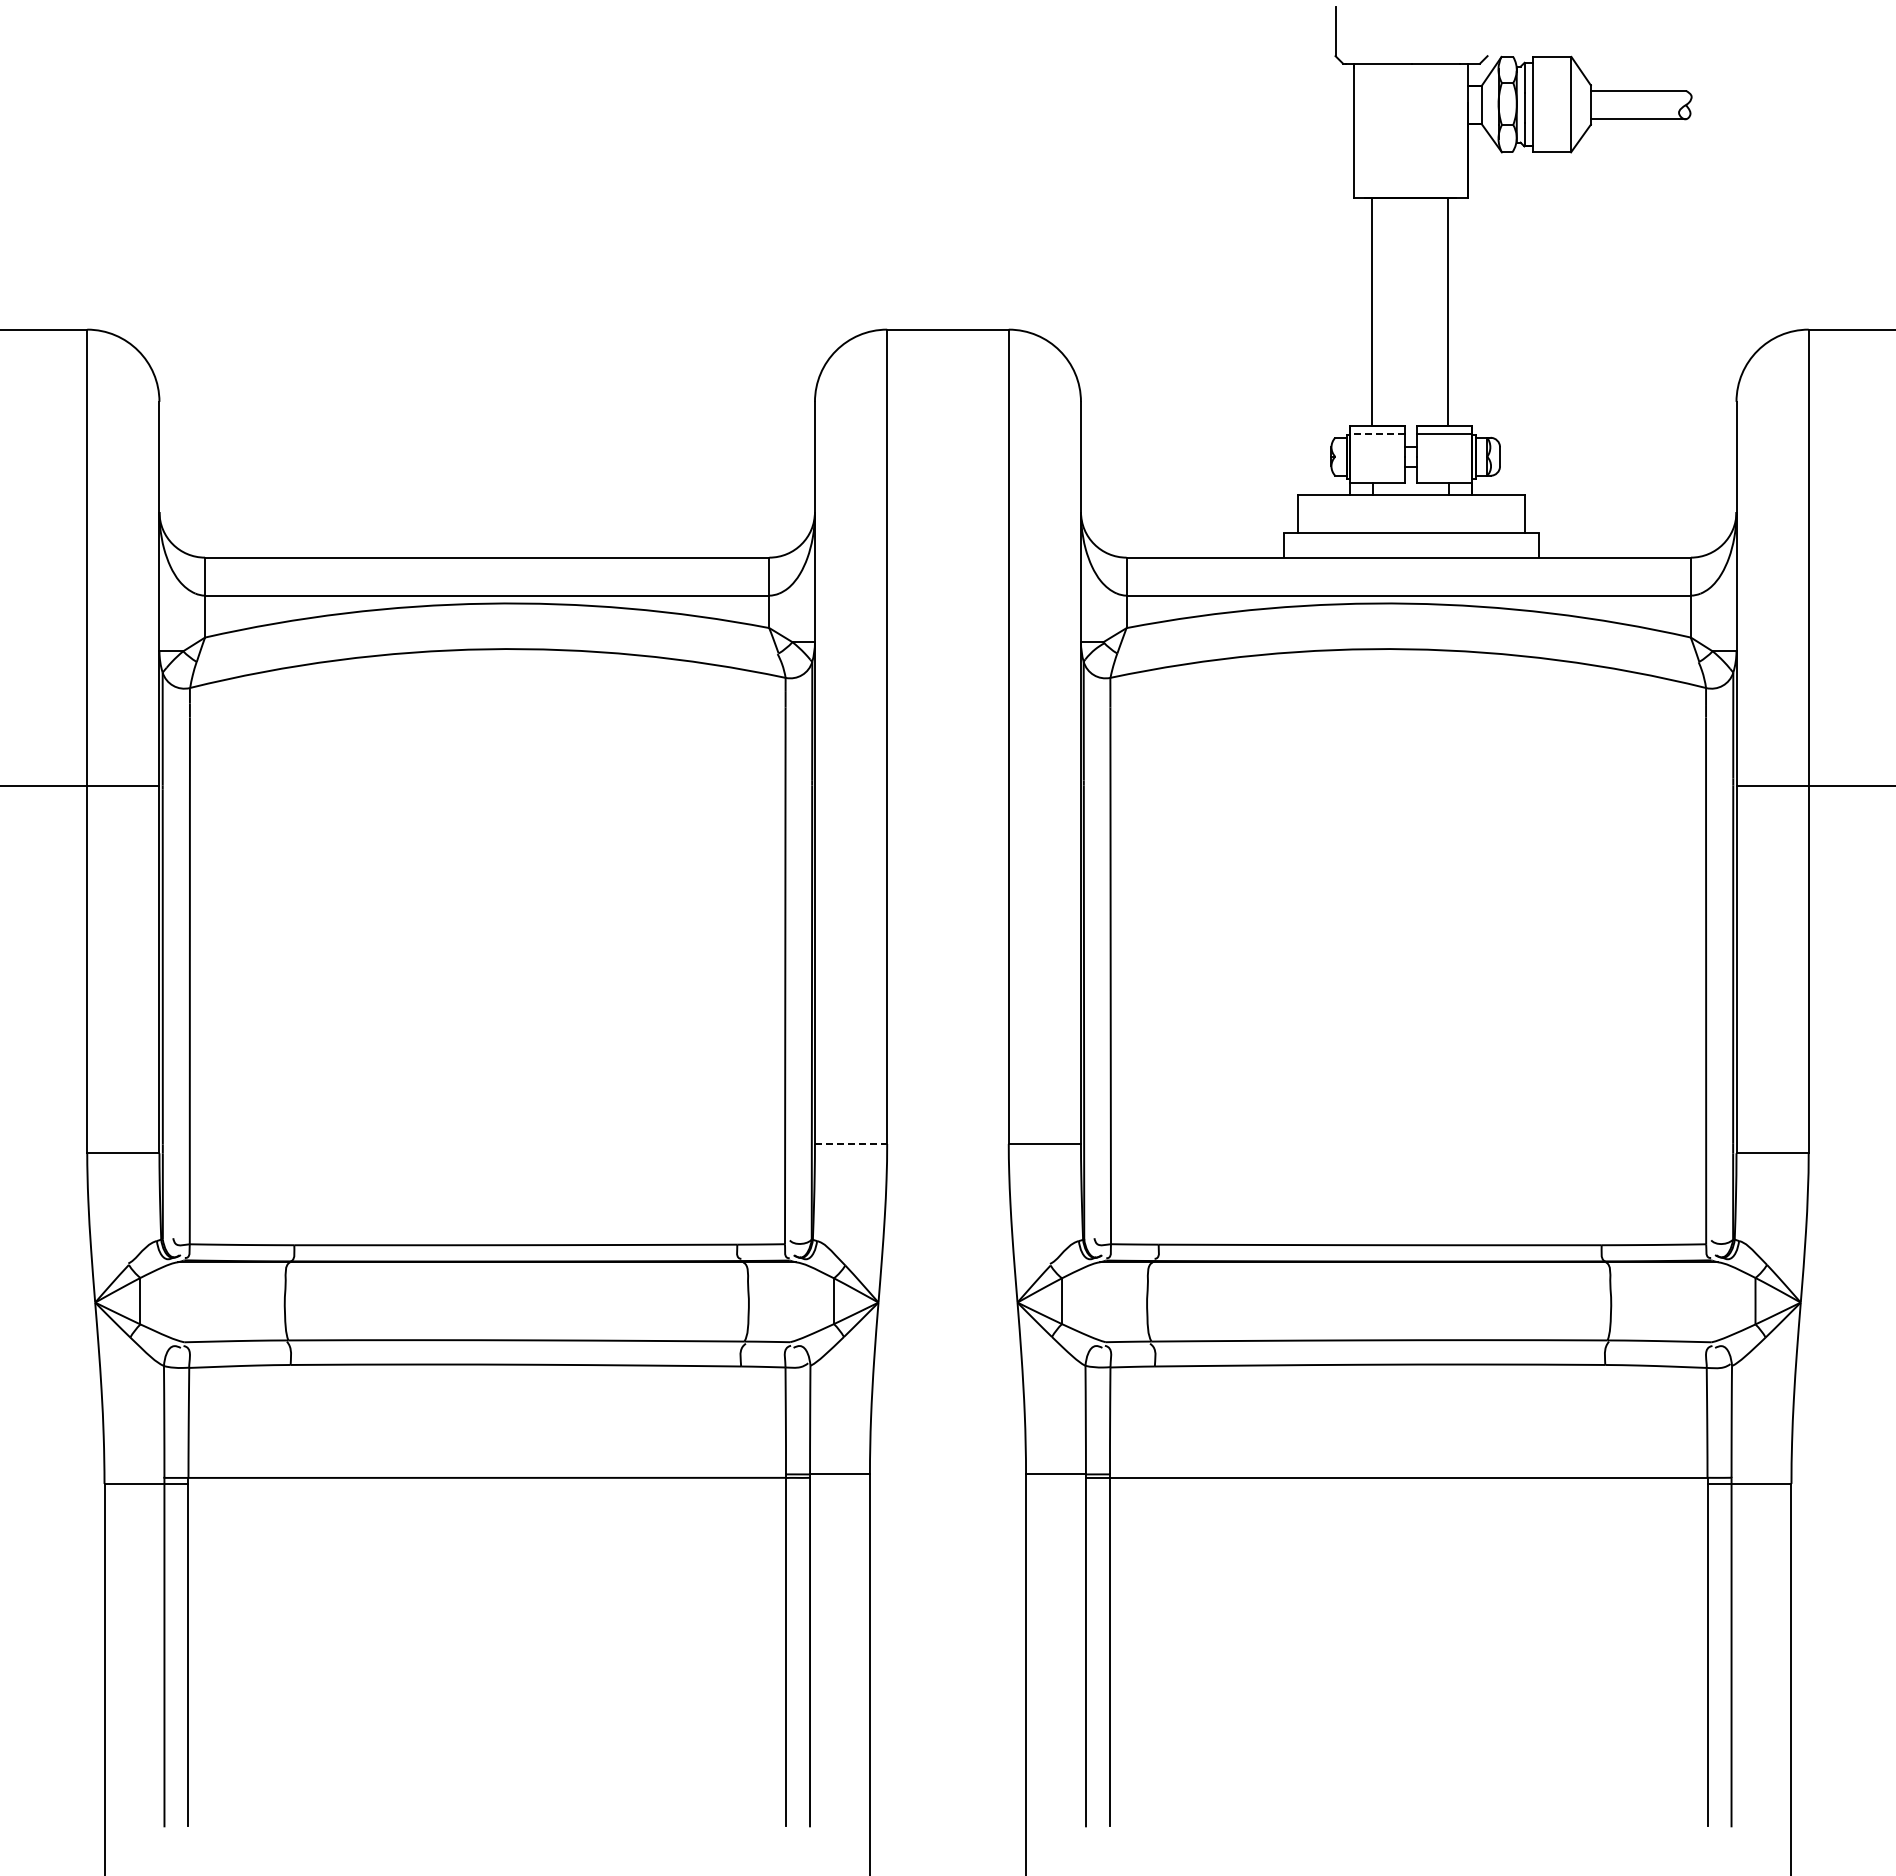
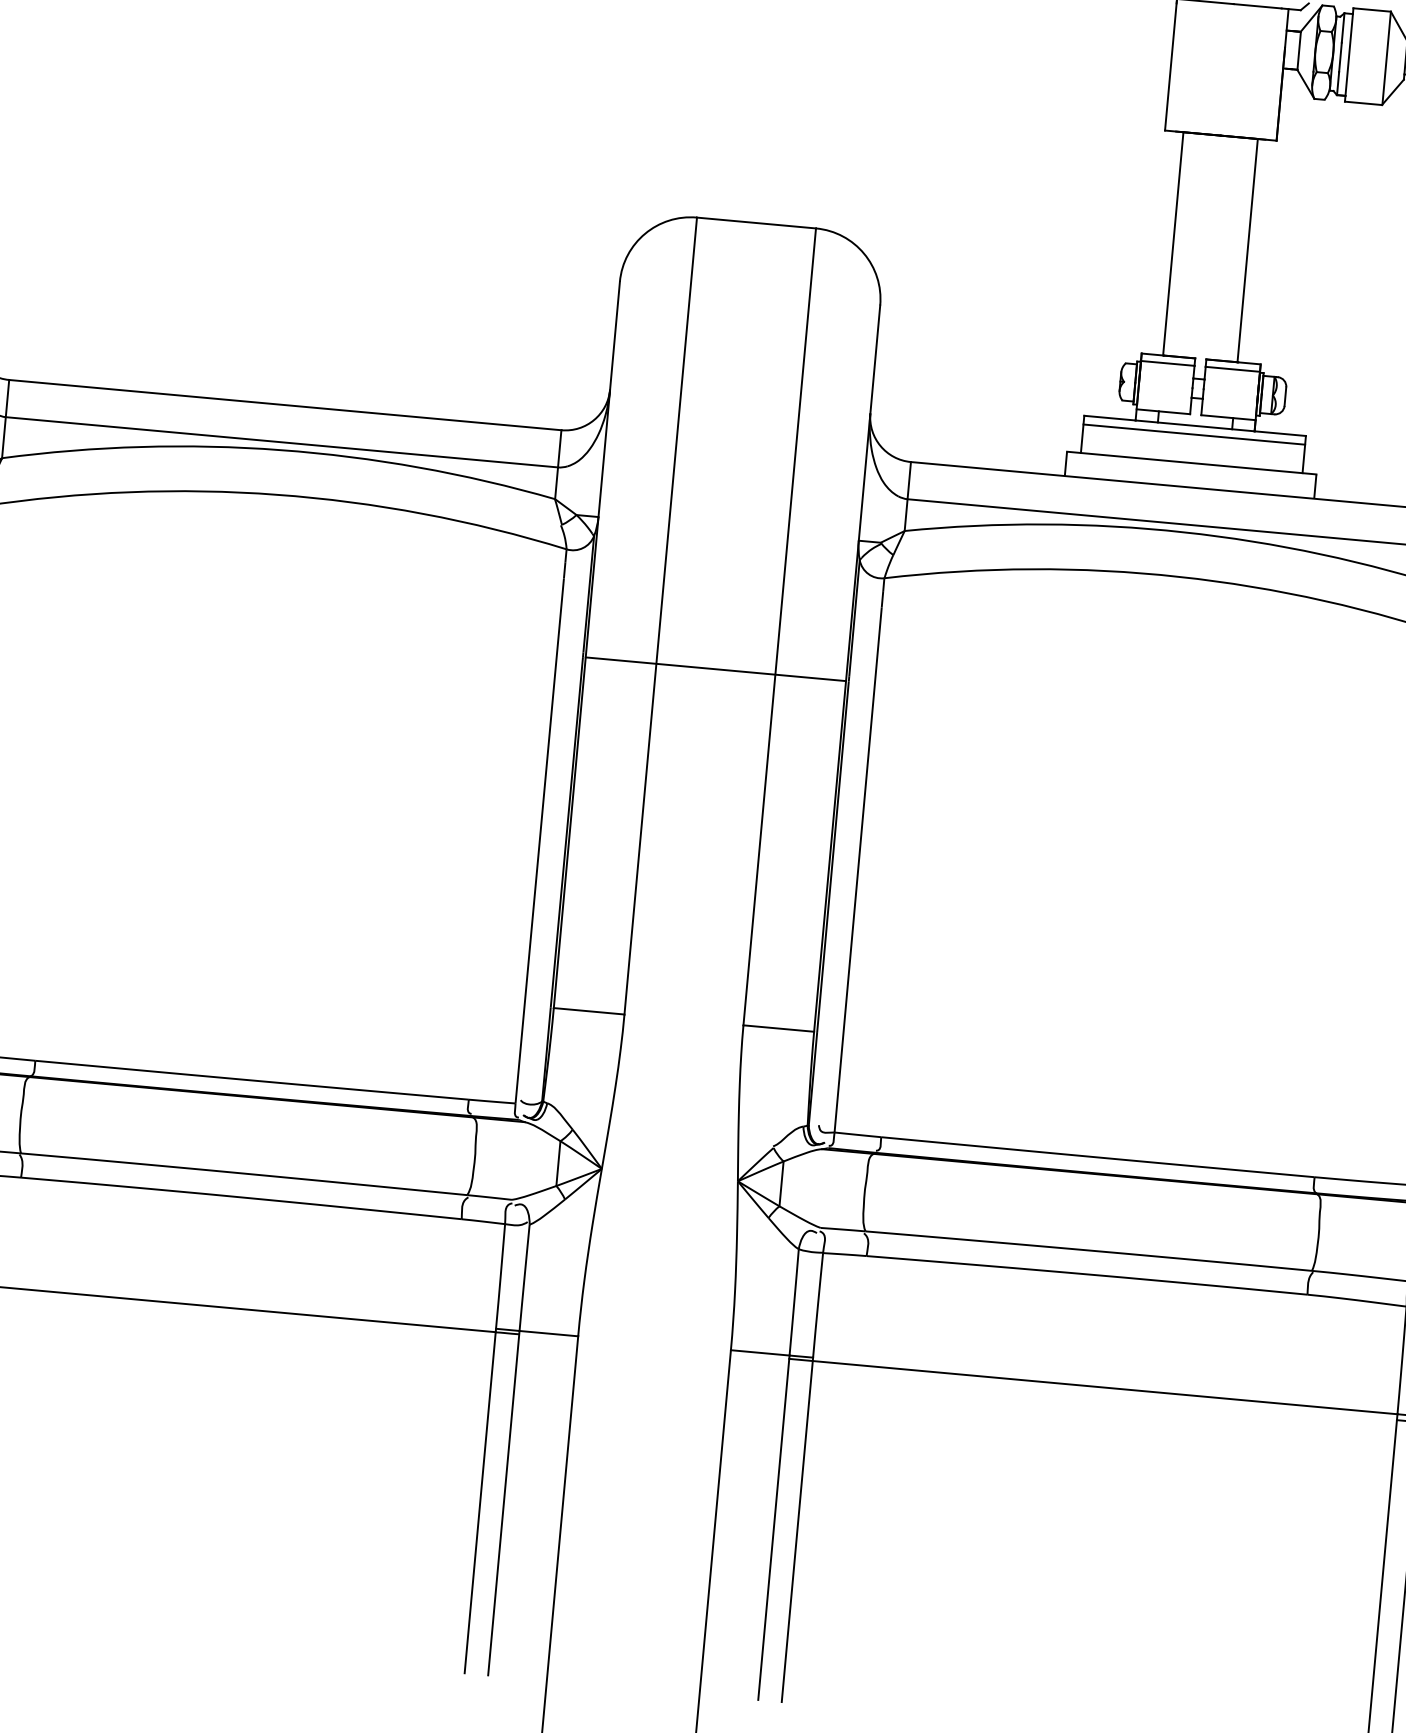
line: (1377, 434) -> (1167, 363), dashed -> solid
line: (1411, 503) -> (1194, 434), added
line: (947, 785) -> (715, 669), added
line: (851, 1144) -> (589, 1011), dashed -> solid

